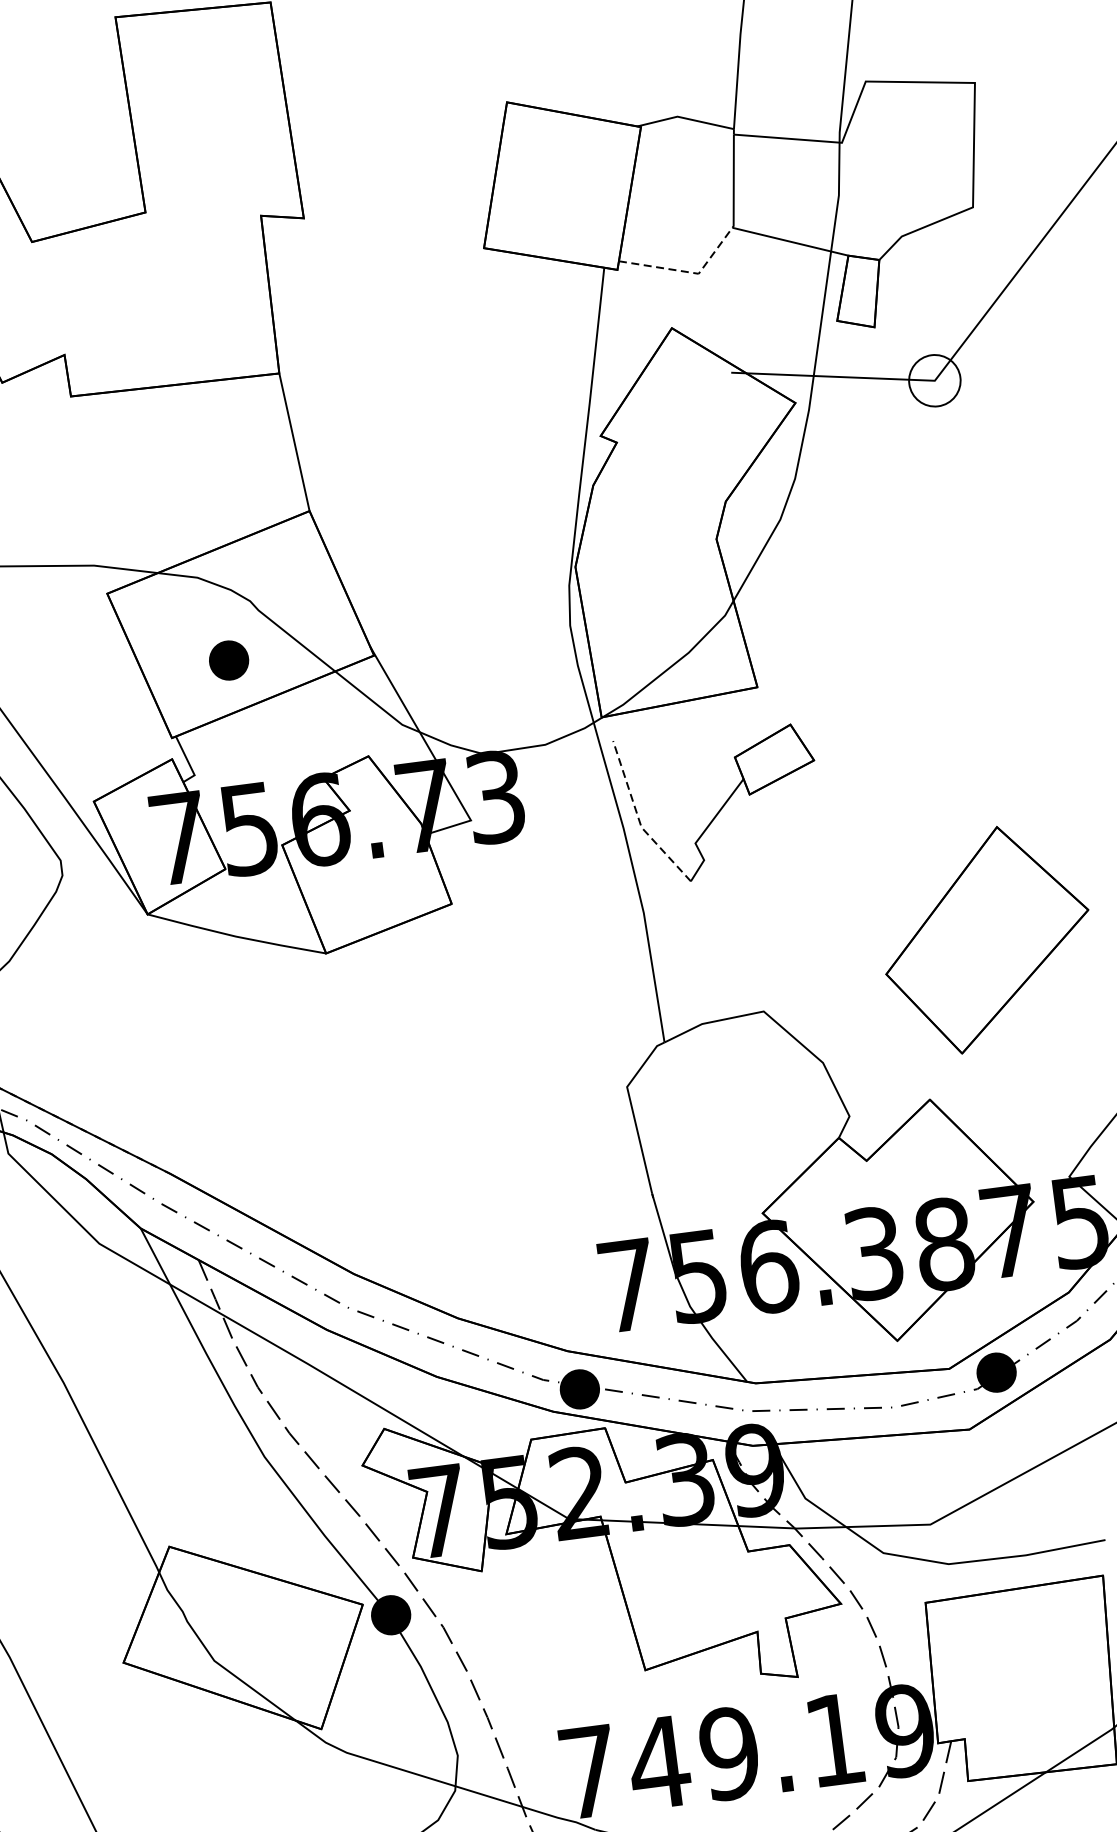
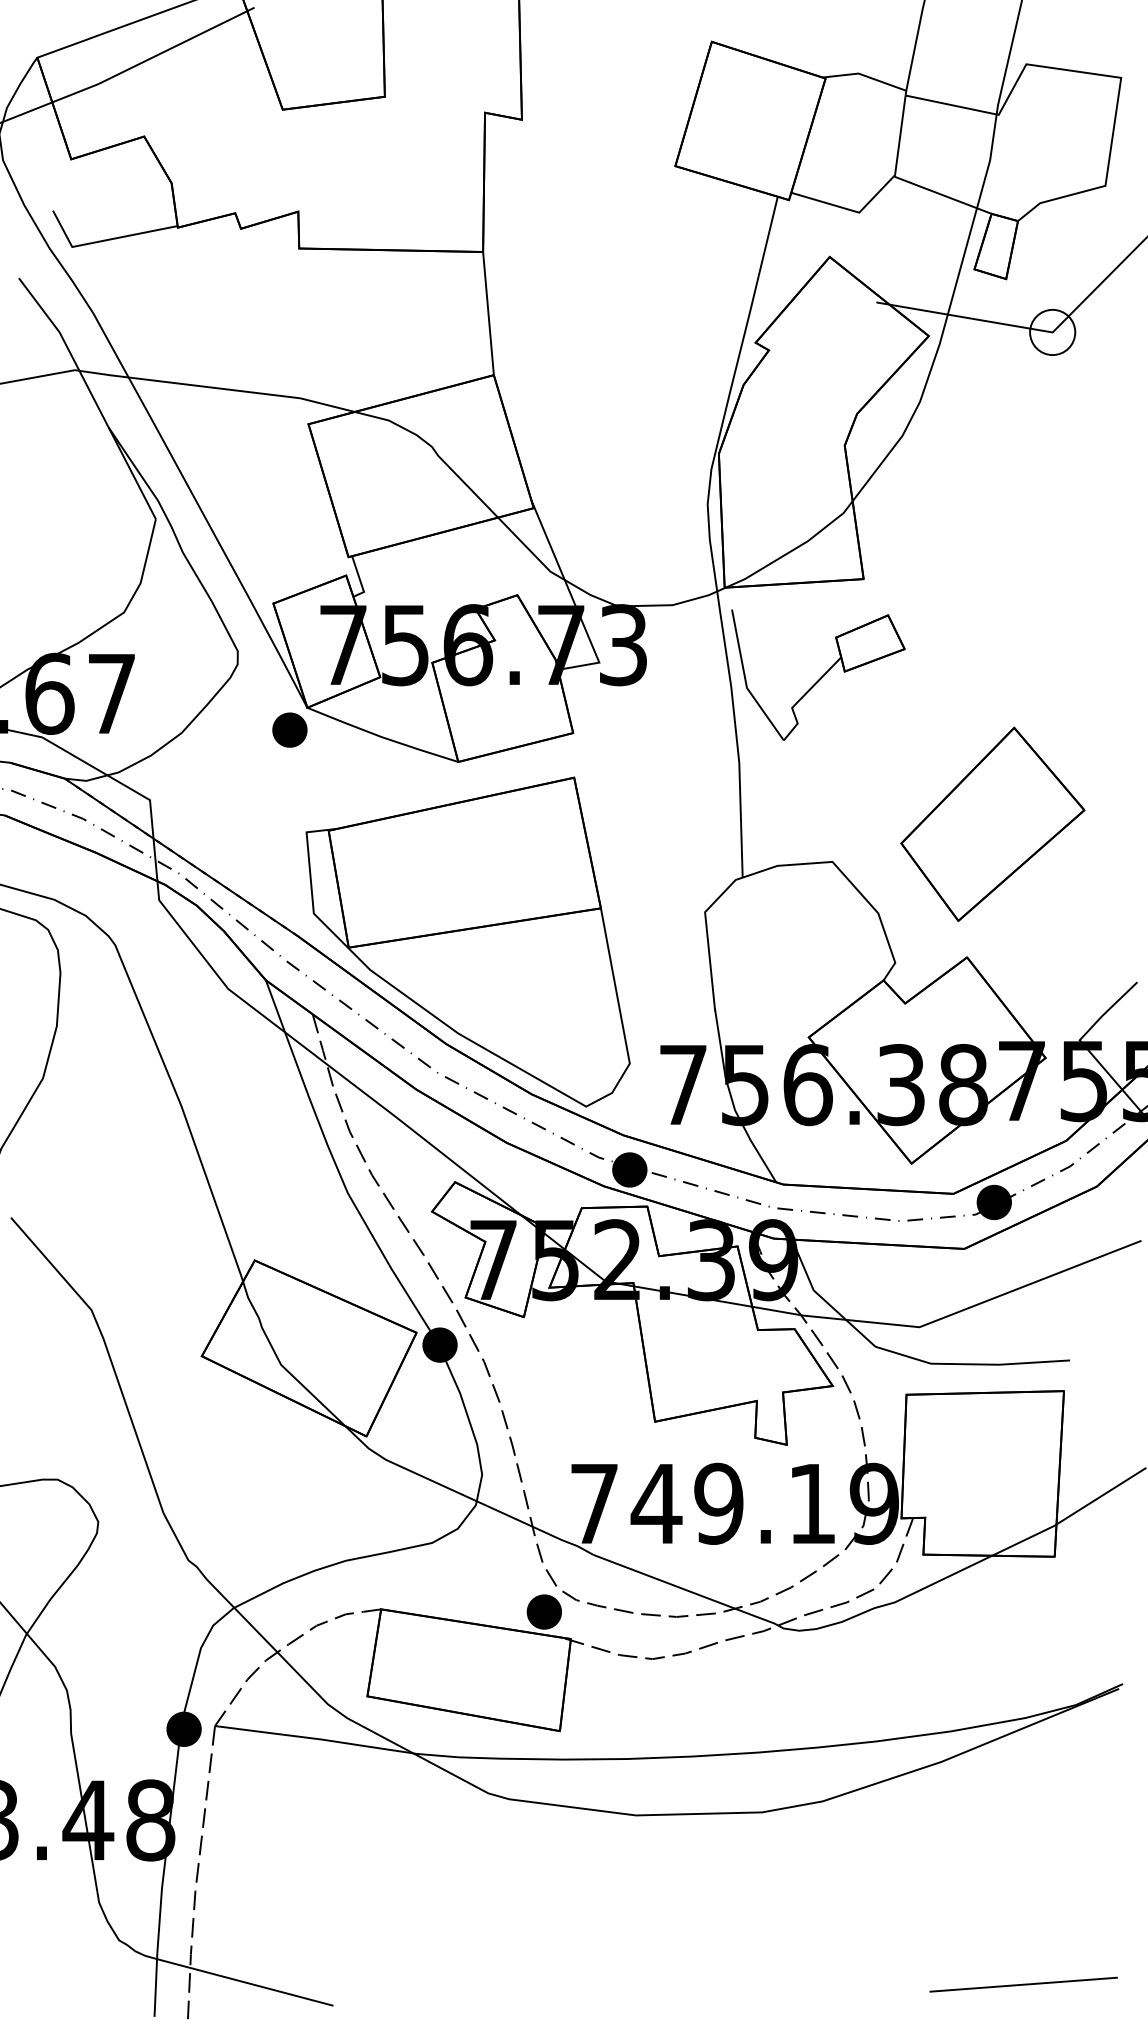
line: (688, 272) -> (850, 210), dashed -> solid
part: (228, 659) -> (289, 729), moved
line: (638, 820) -> (745, 681), dashed -> solid
part: (986, 938) -> (992, 823), moved
part: (362, 1155) -> (467, 941), added

